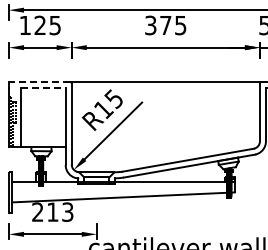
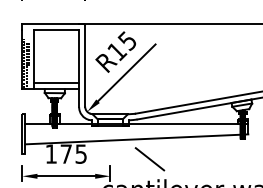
line: (39, 82) -> (52, 24), dashed -> solid
line: (43, 88) -> (56, 30), dashed -> solid
line: (43, 141) -> (56, 83), added
text: (52, 211) -> (65, 153), 213 -> 175
line: (136, 217) -> (149, 159), added

